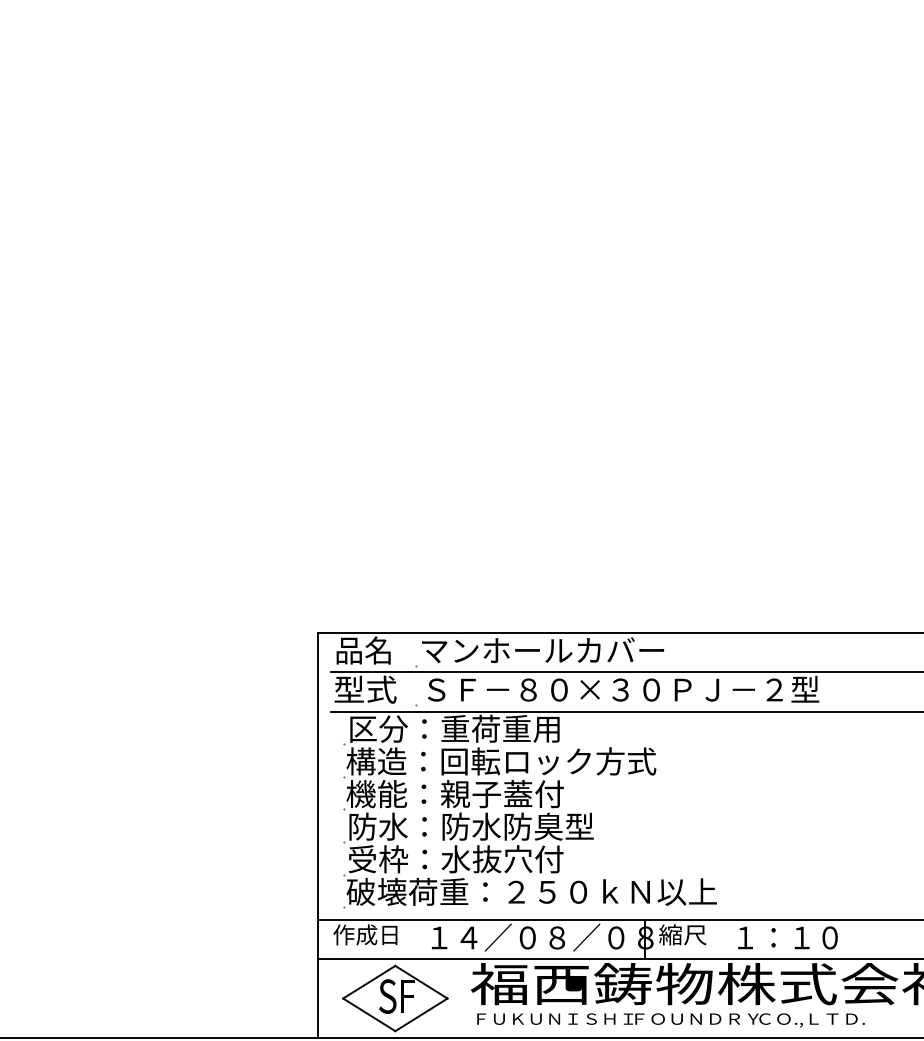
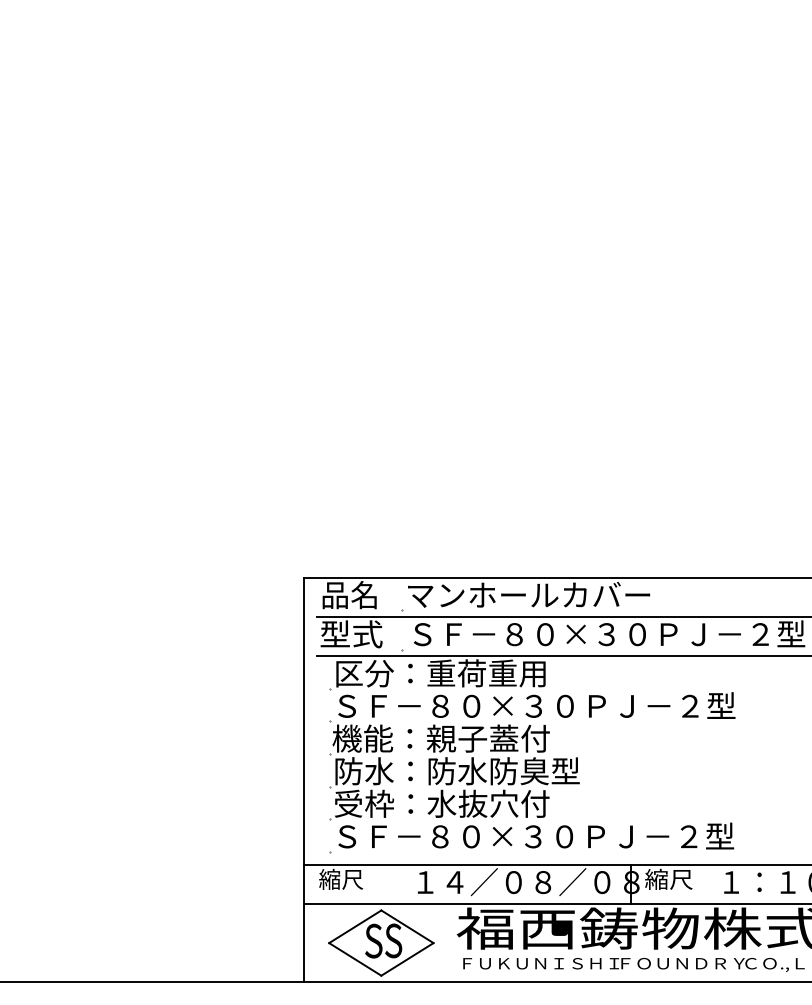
text: (547, 761) -> (533, 706), 構造：回転ロック方式 -> ＳＦ－８０×３０ＰＪ－２型
text: (547, 891) -> (533, 836), 破壊荷重：２５０ｋＮ以上 -> ＳＦ－８０×３０ＰＪ－２型
text: (365, 934) -> (351, 879), 作成日 -> 縮尺
text: (407, 996) -> (393, 941), F -> S

